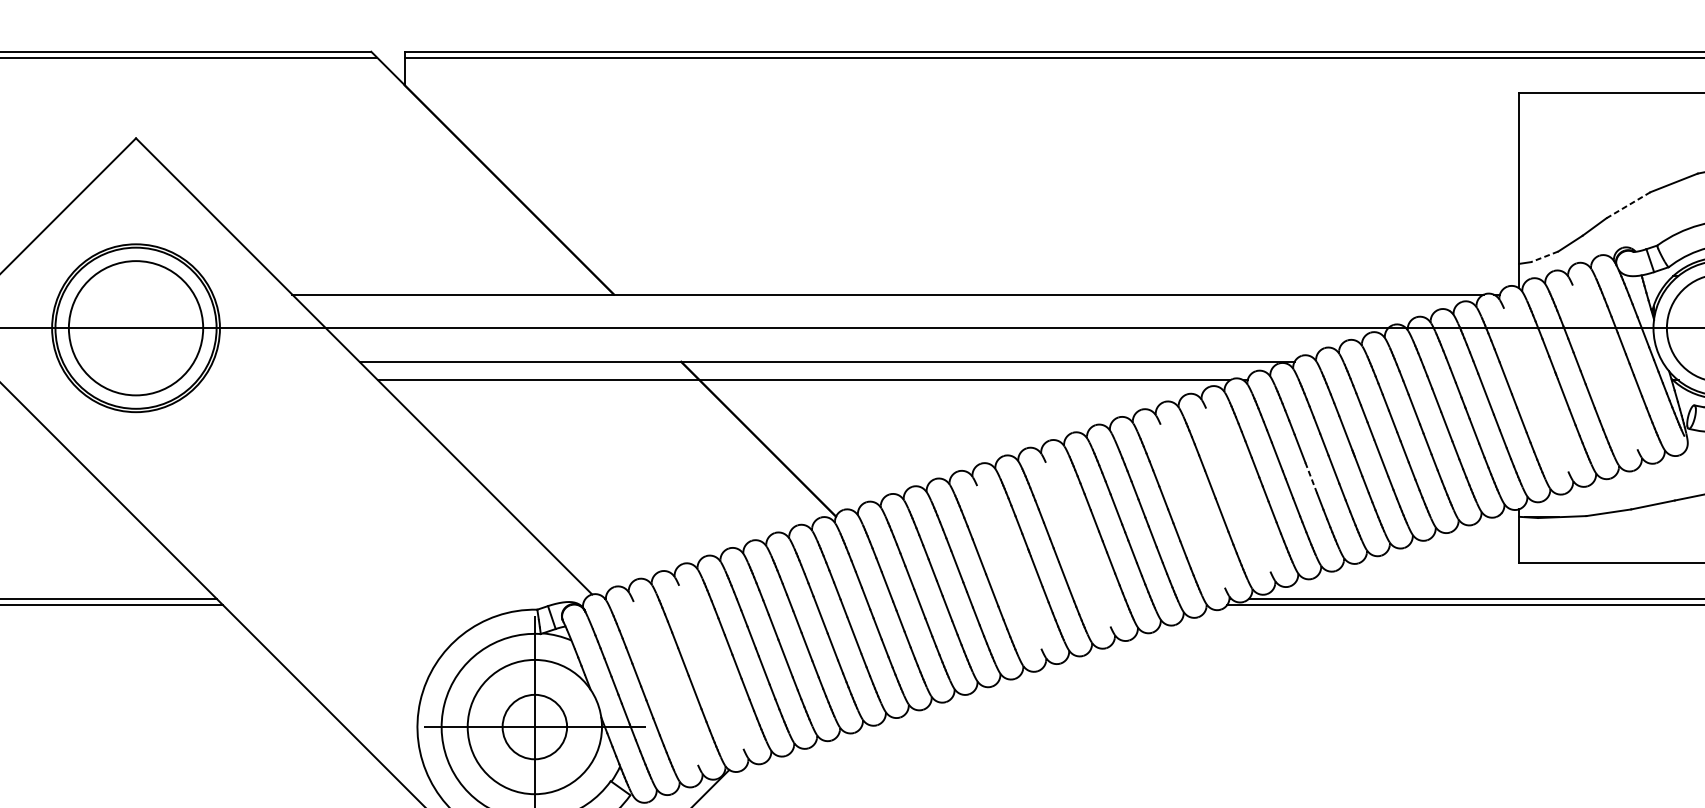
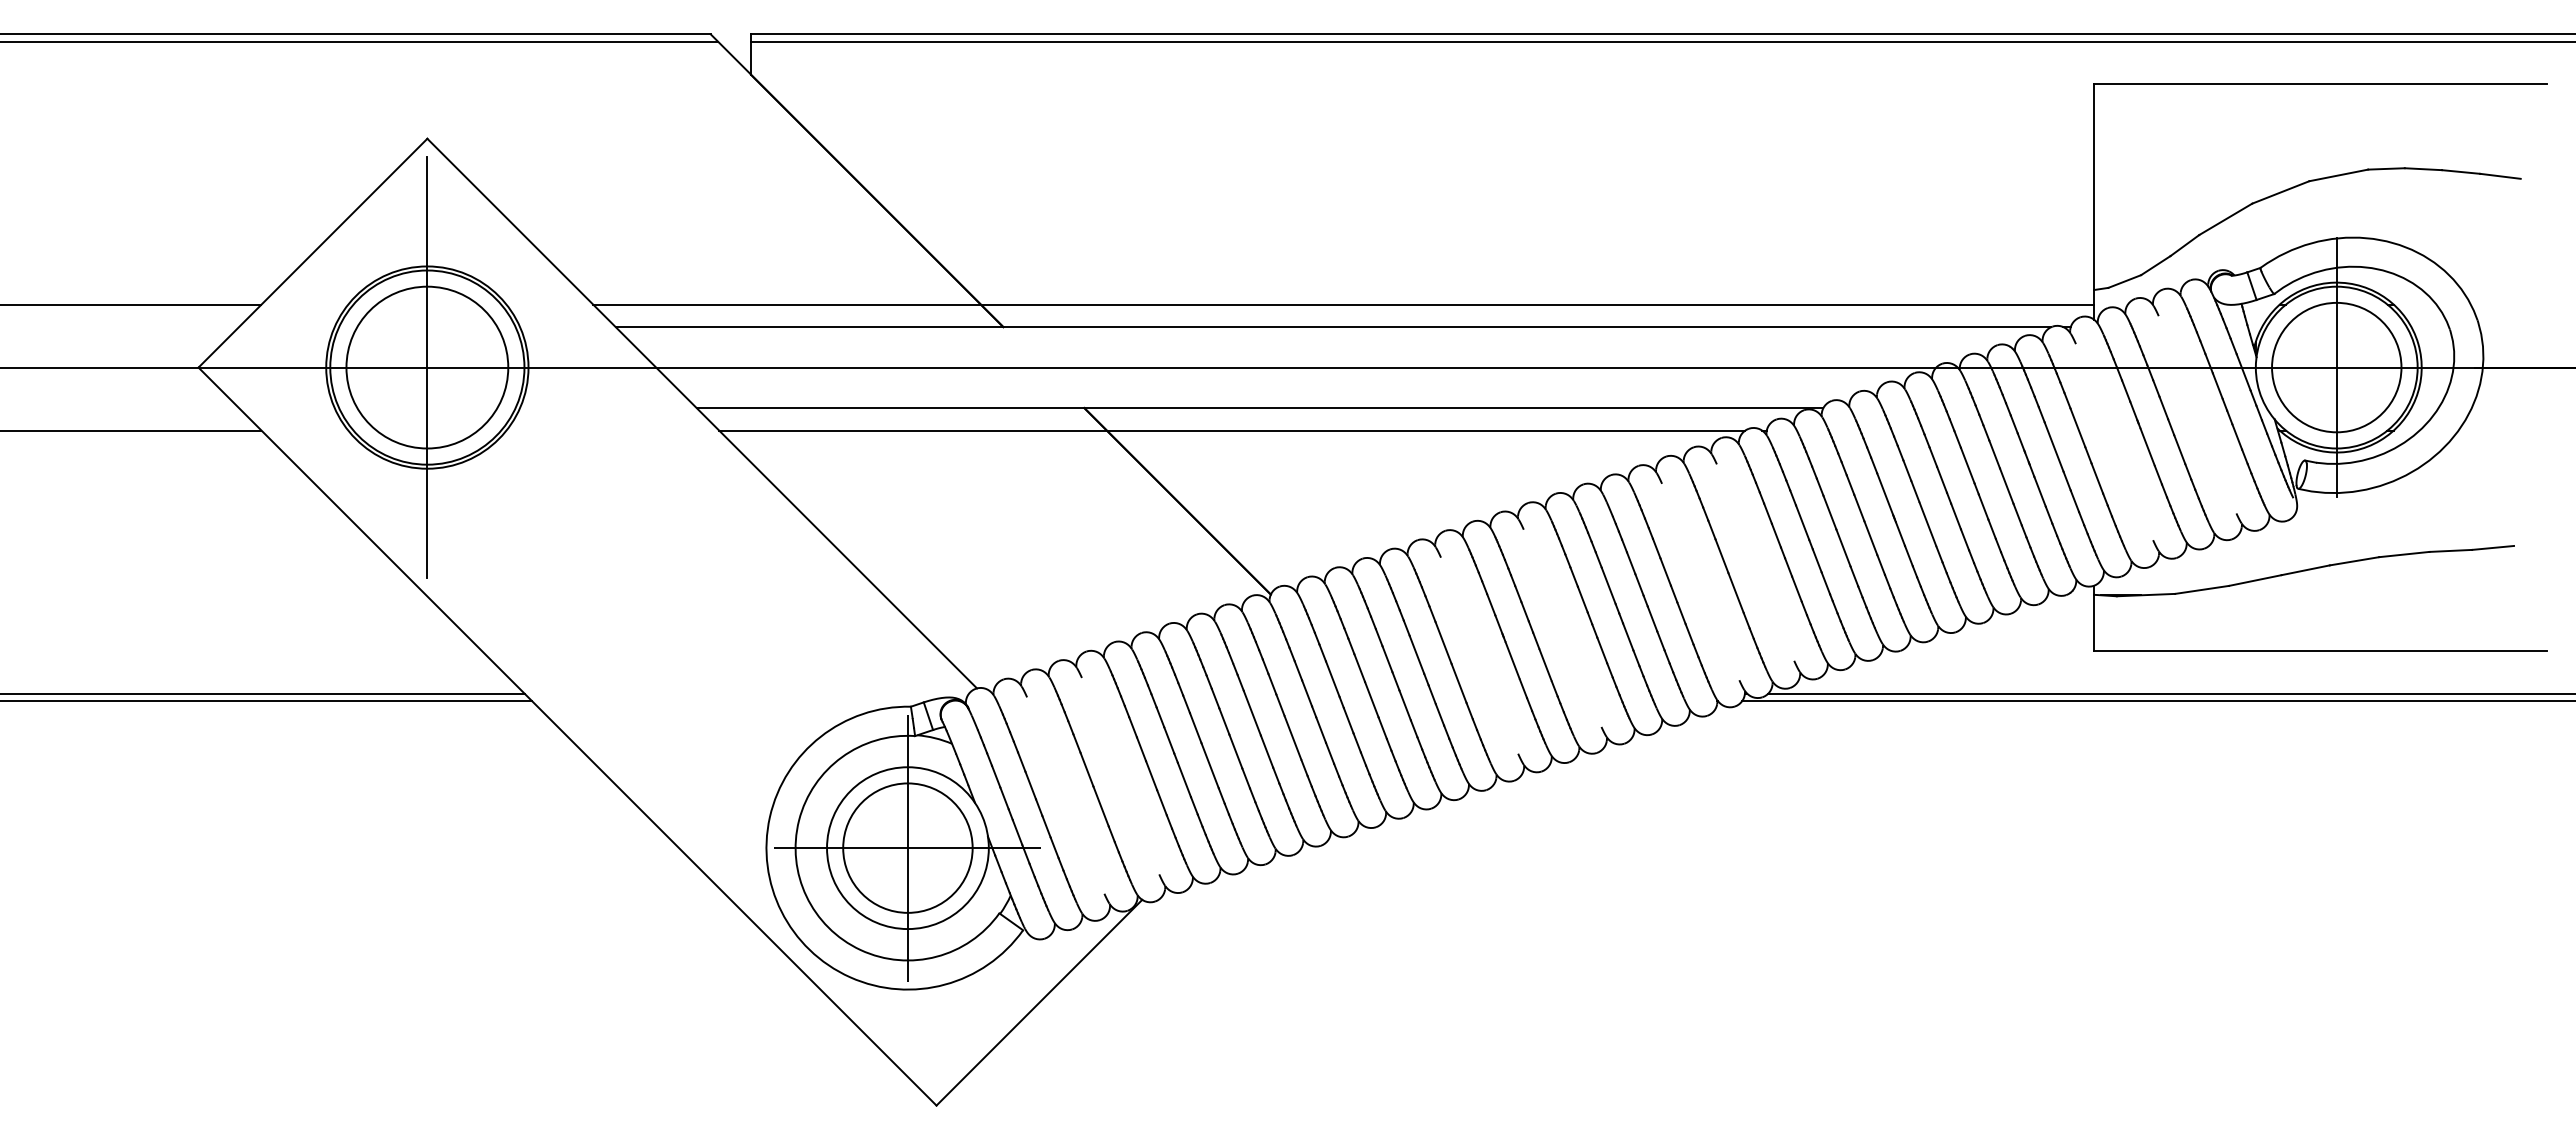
line: (1628, 205) -> (2225, 219), dashed -> solid
line: (1544, 256) -> (2124, 281), dashed -> solid
line: (896, 275) -> (1343, 304), added
line: (136, 328) -> (427, 367), added
line: (1311, 478) -> (1843, 548), dashed -> solid
circle: (534, 726) -> (907, 847), size x1.67

